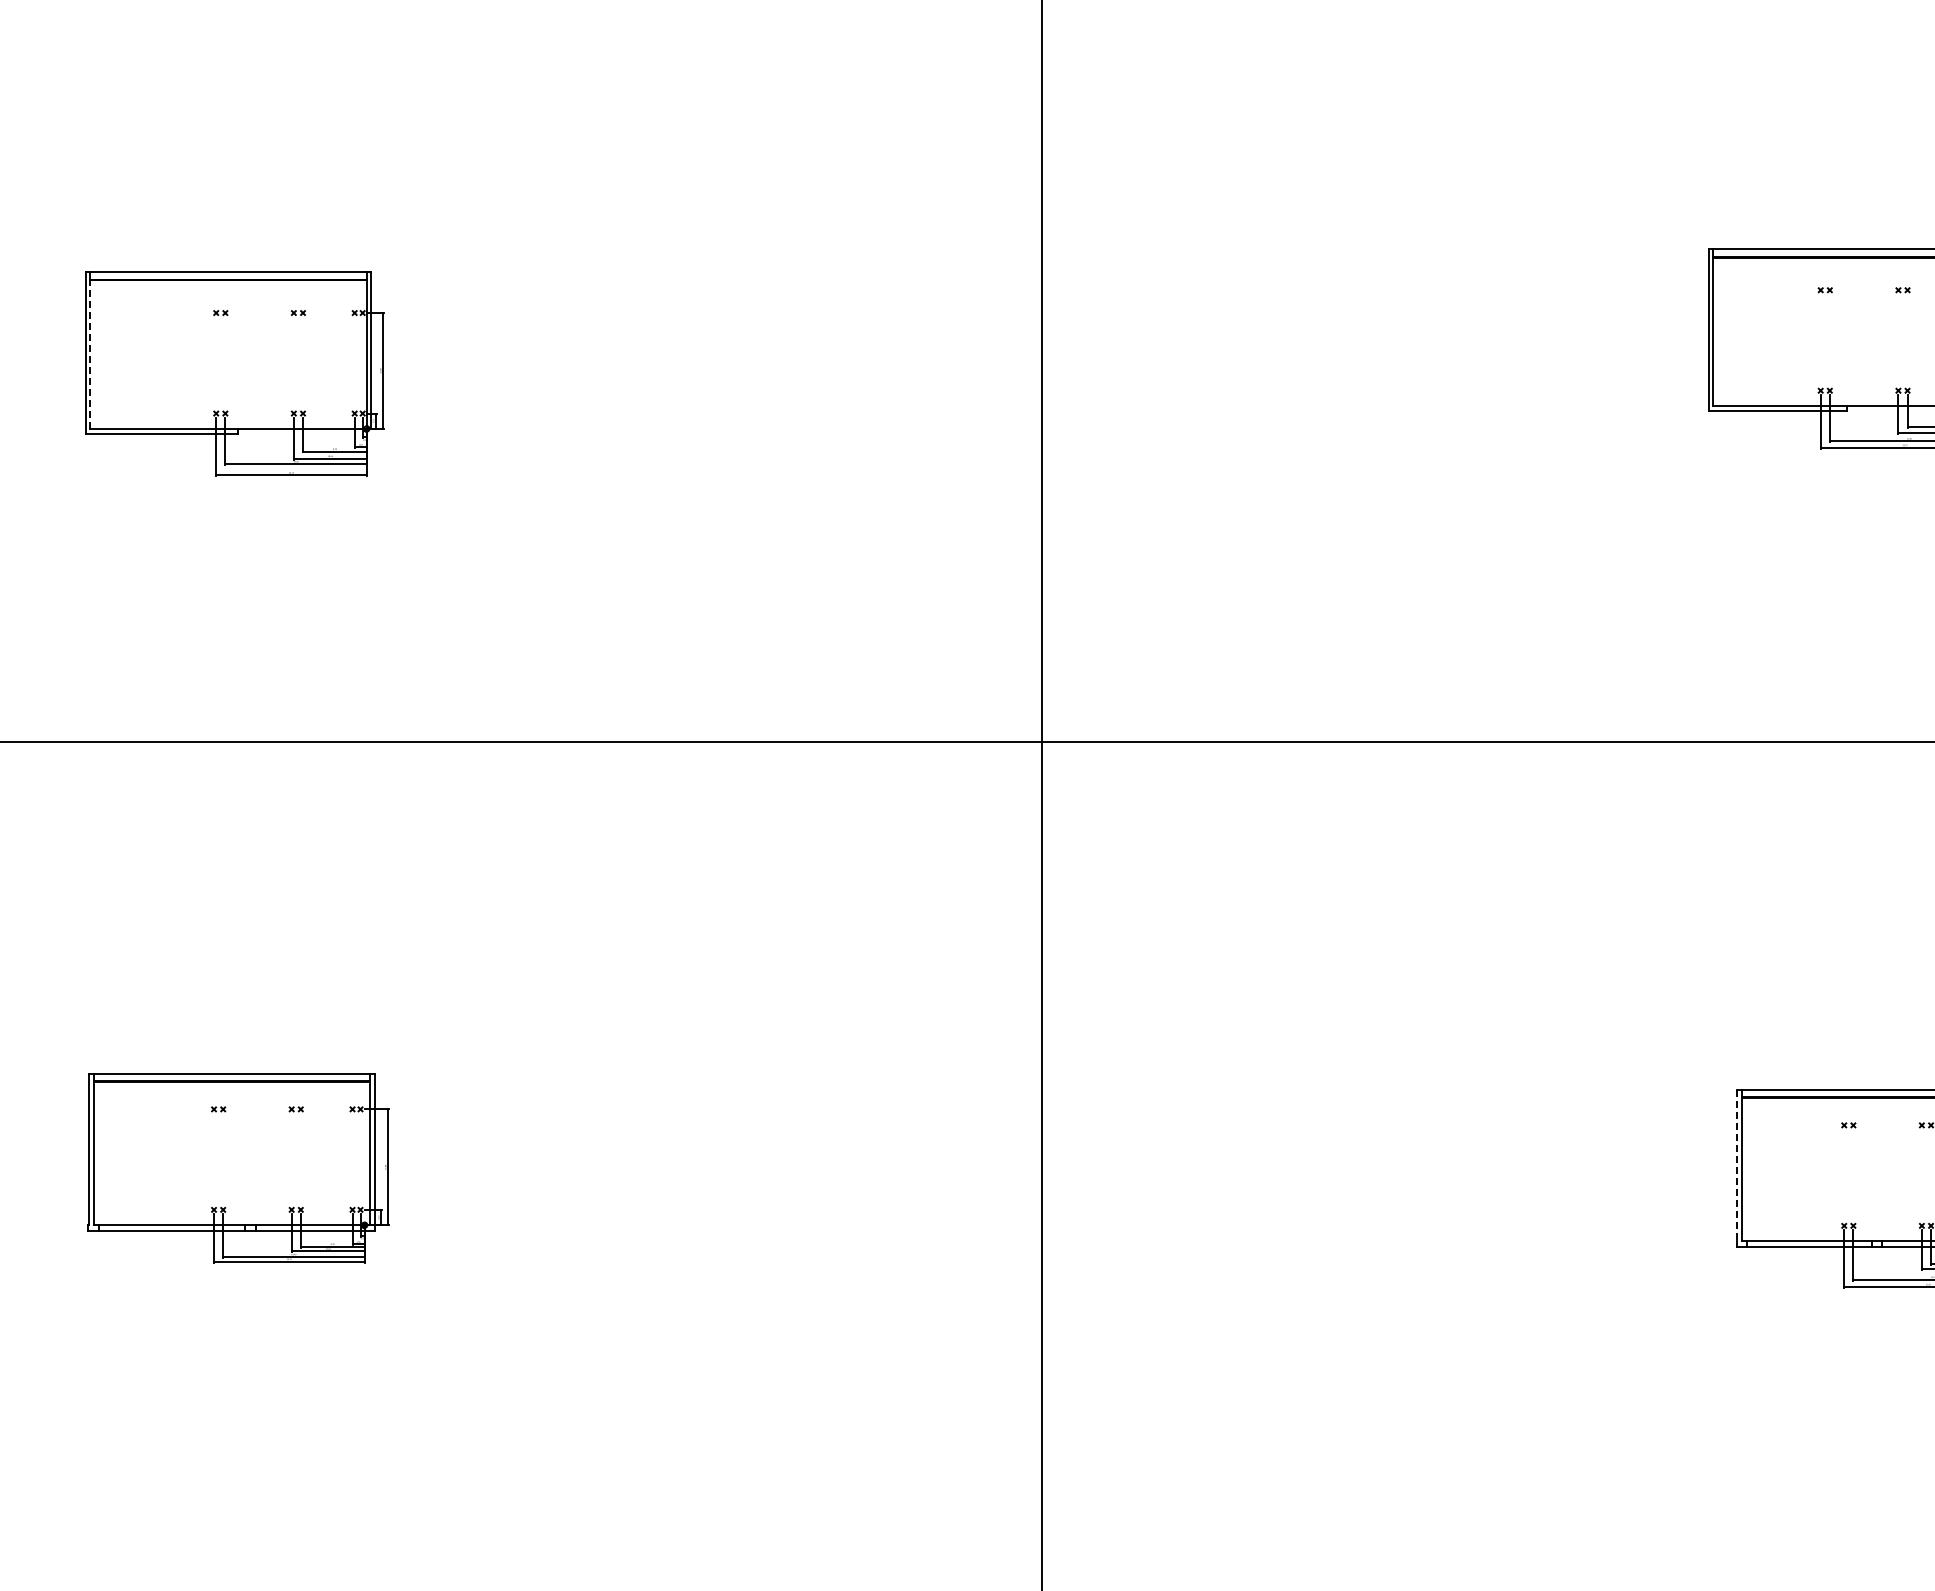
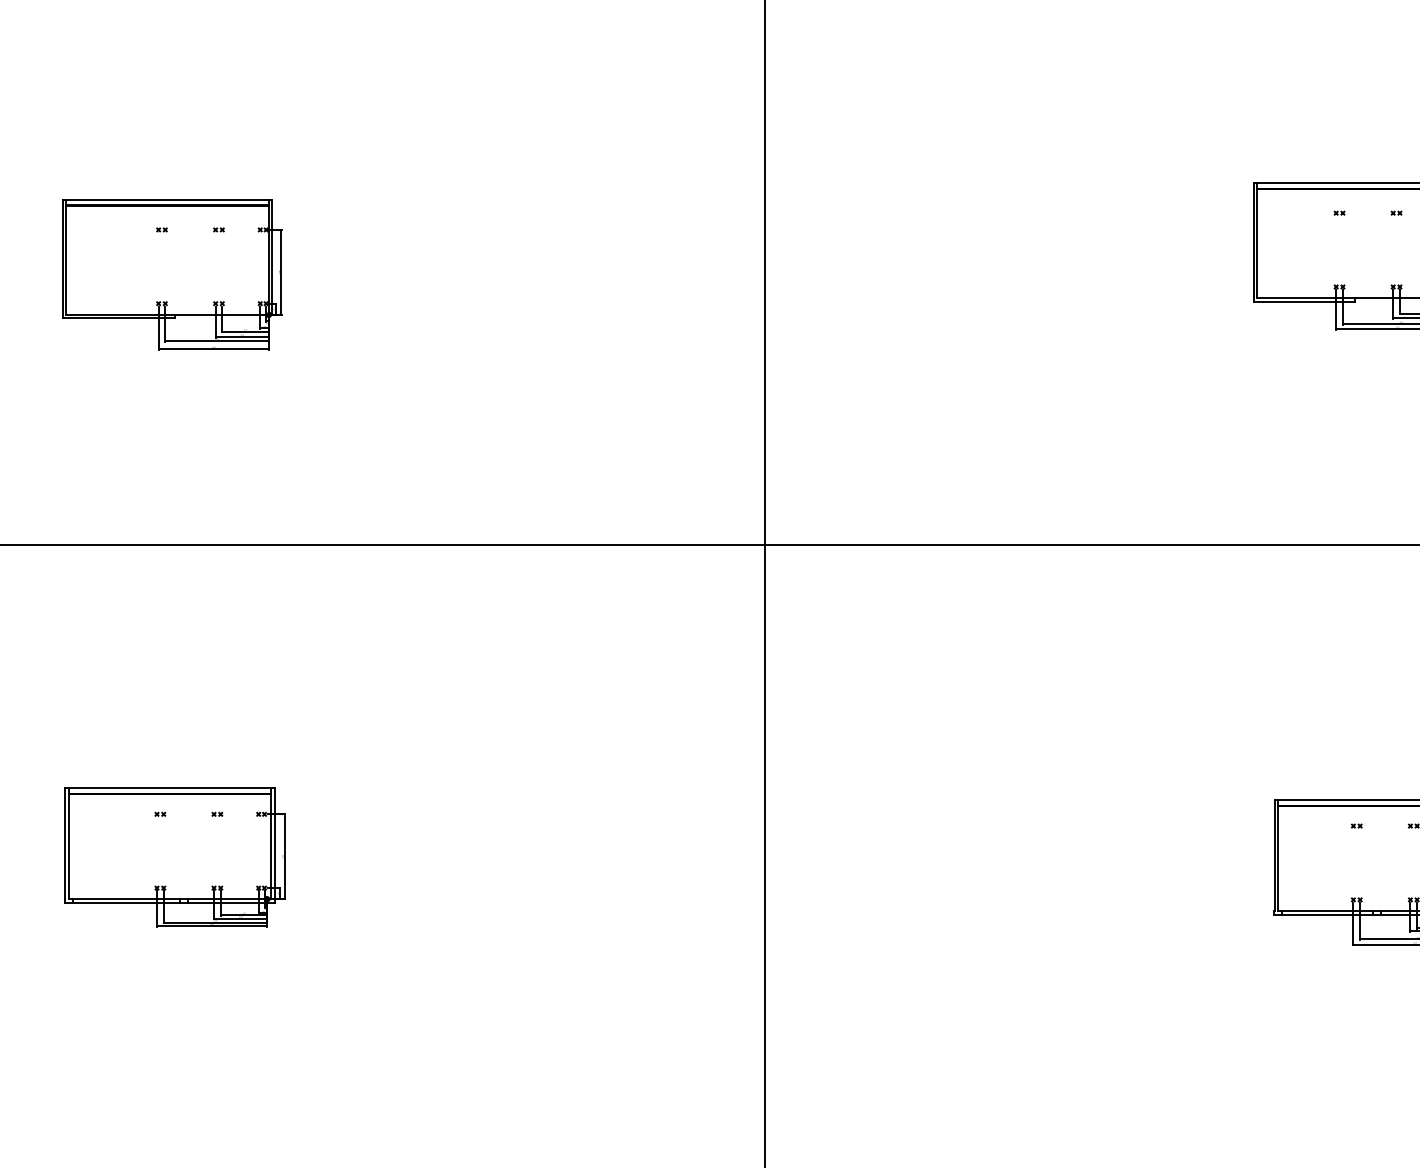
line: (90, 354) -> (66, 260), dashed -> solid
line: (1737, 1165) -> (1275, 855), dashed -> solid

